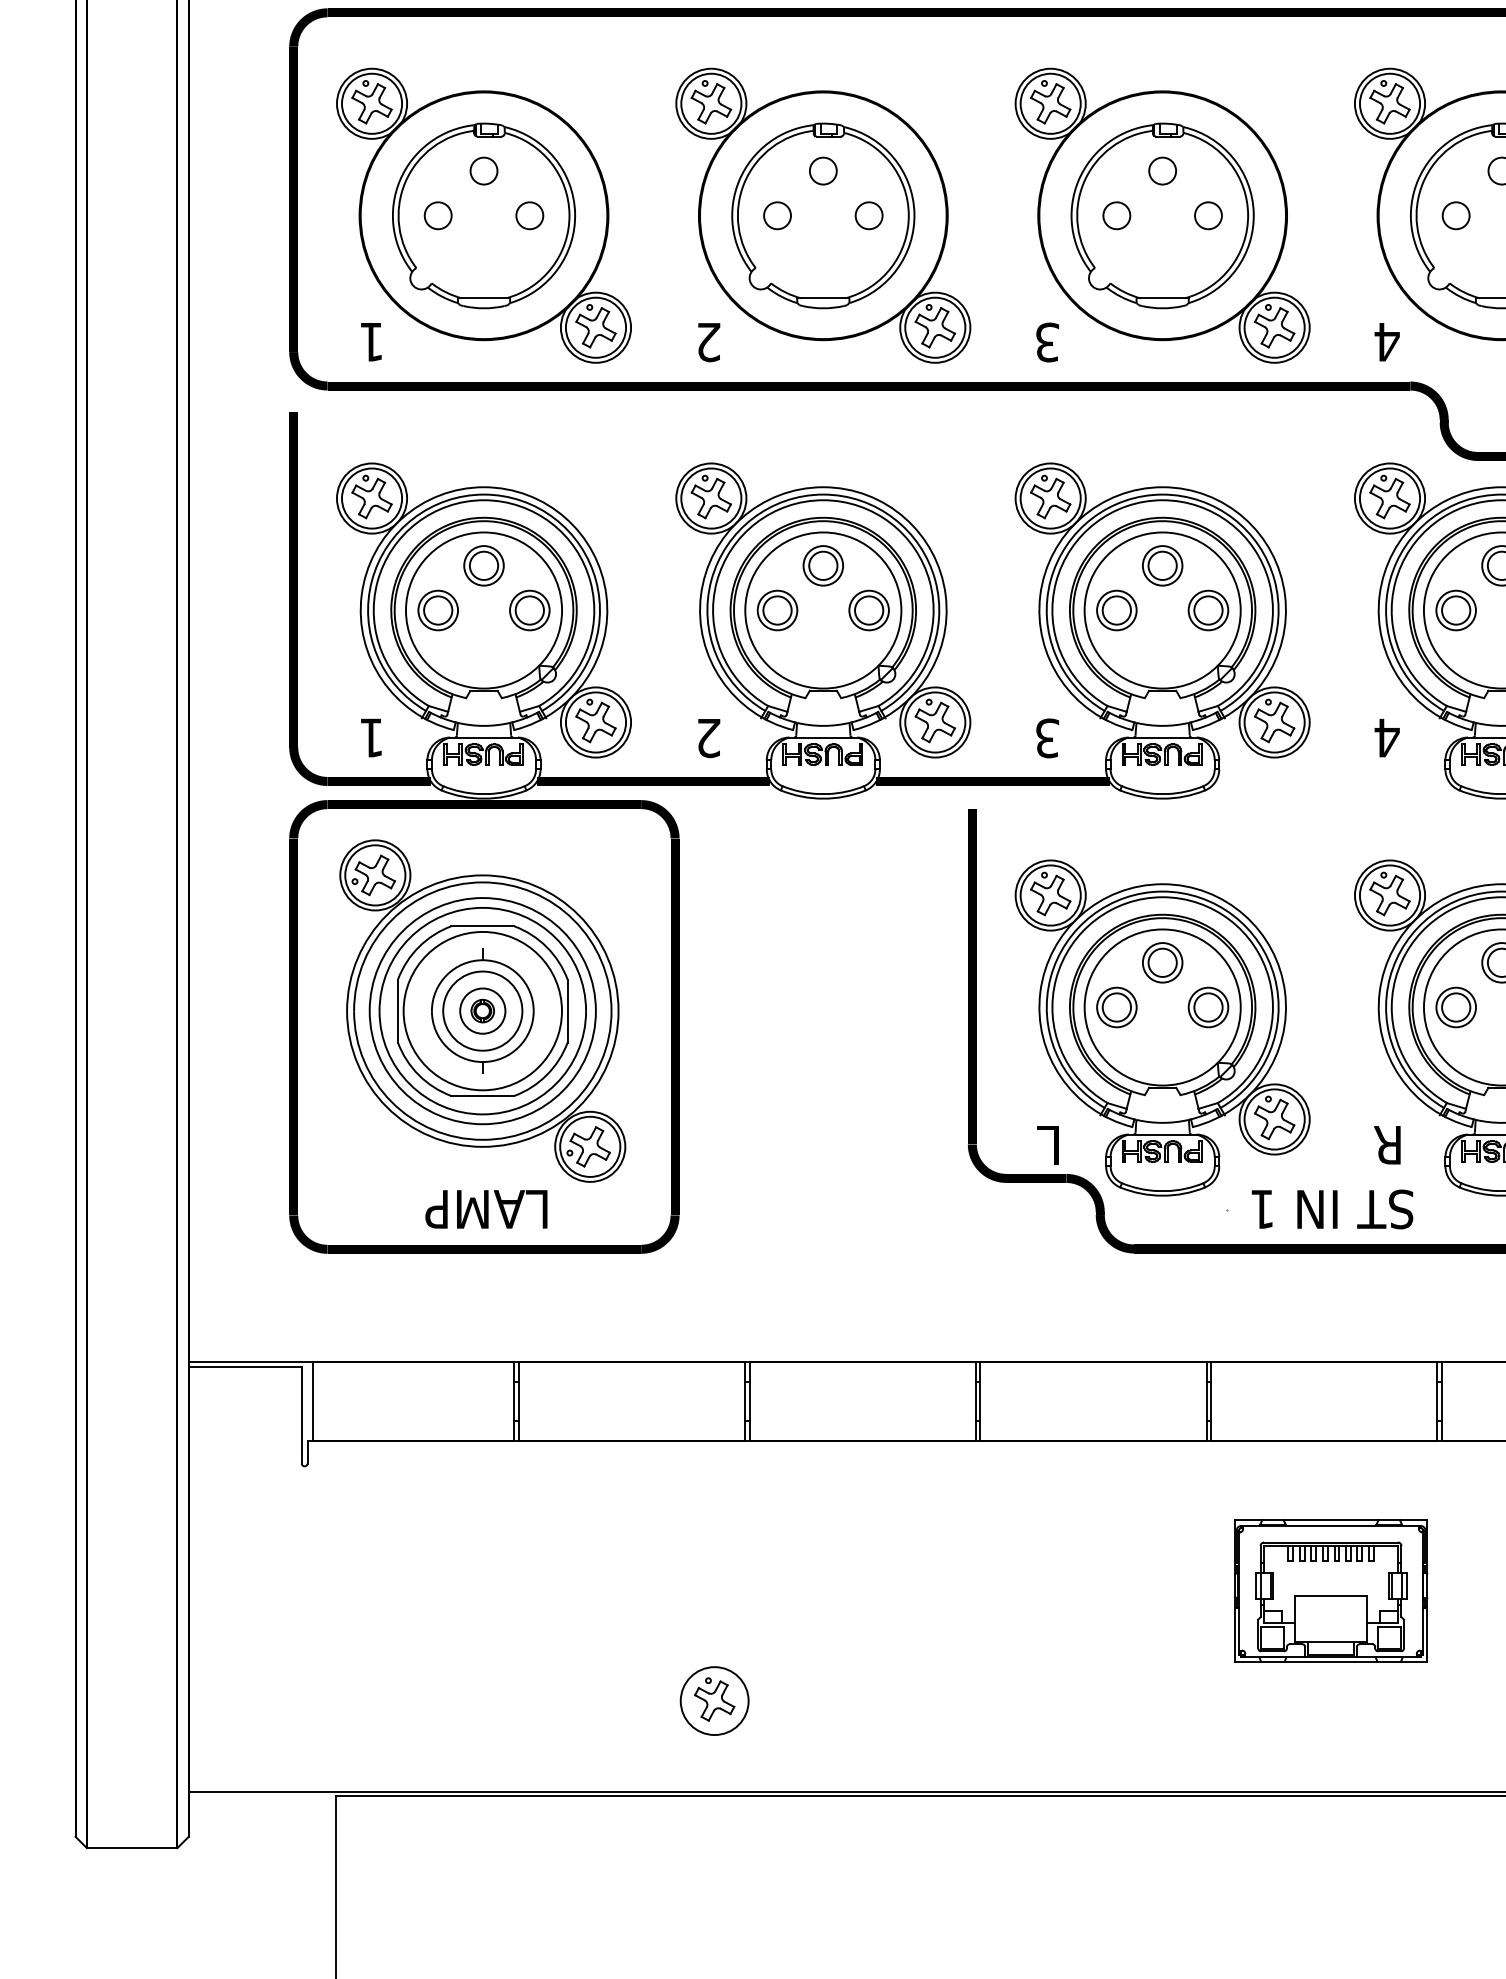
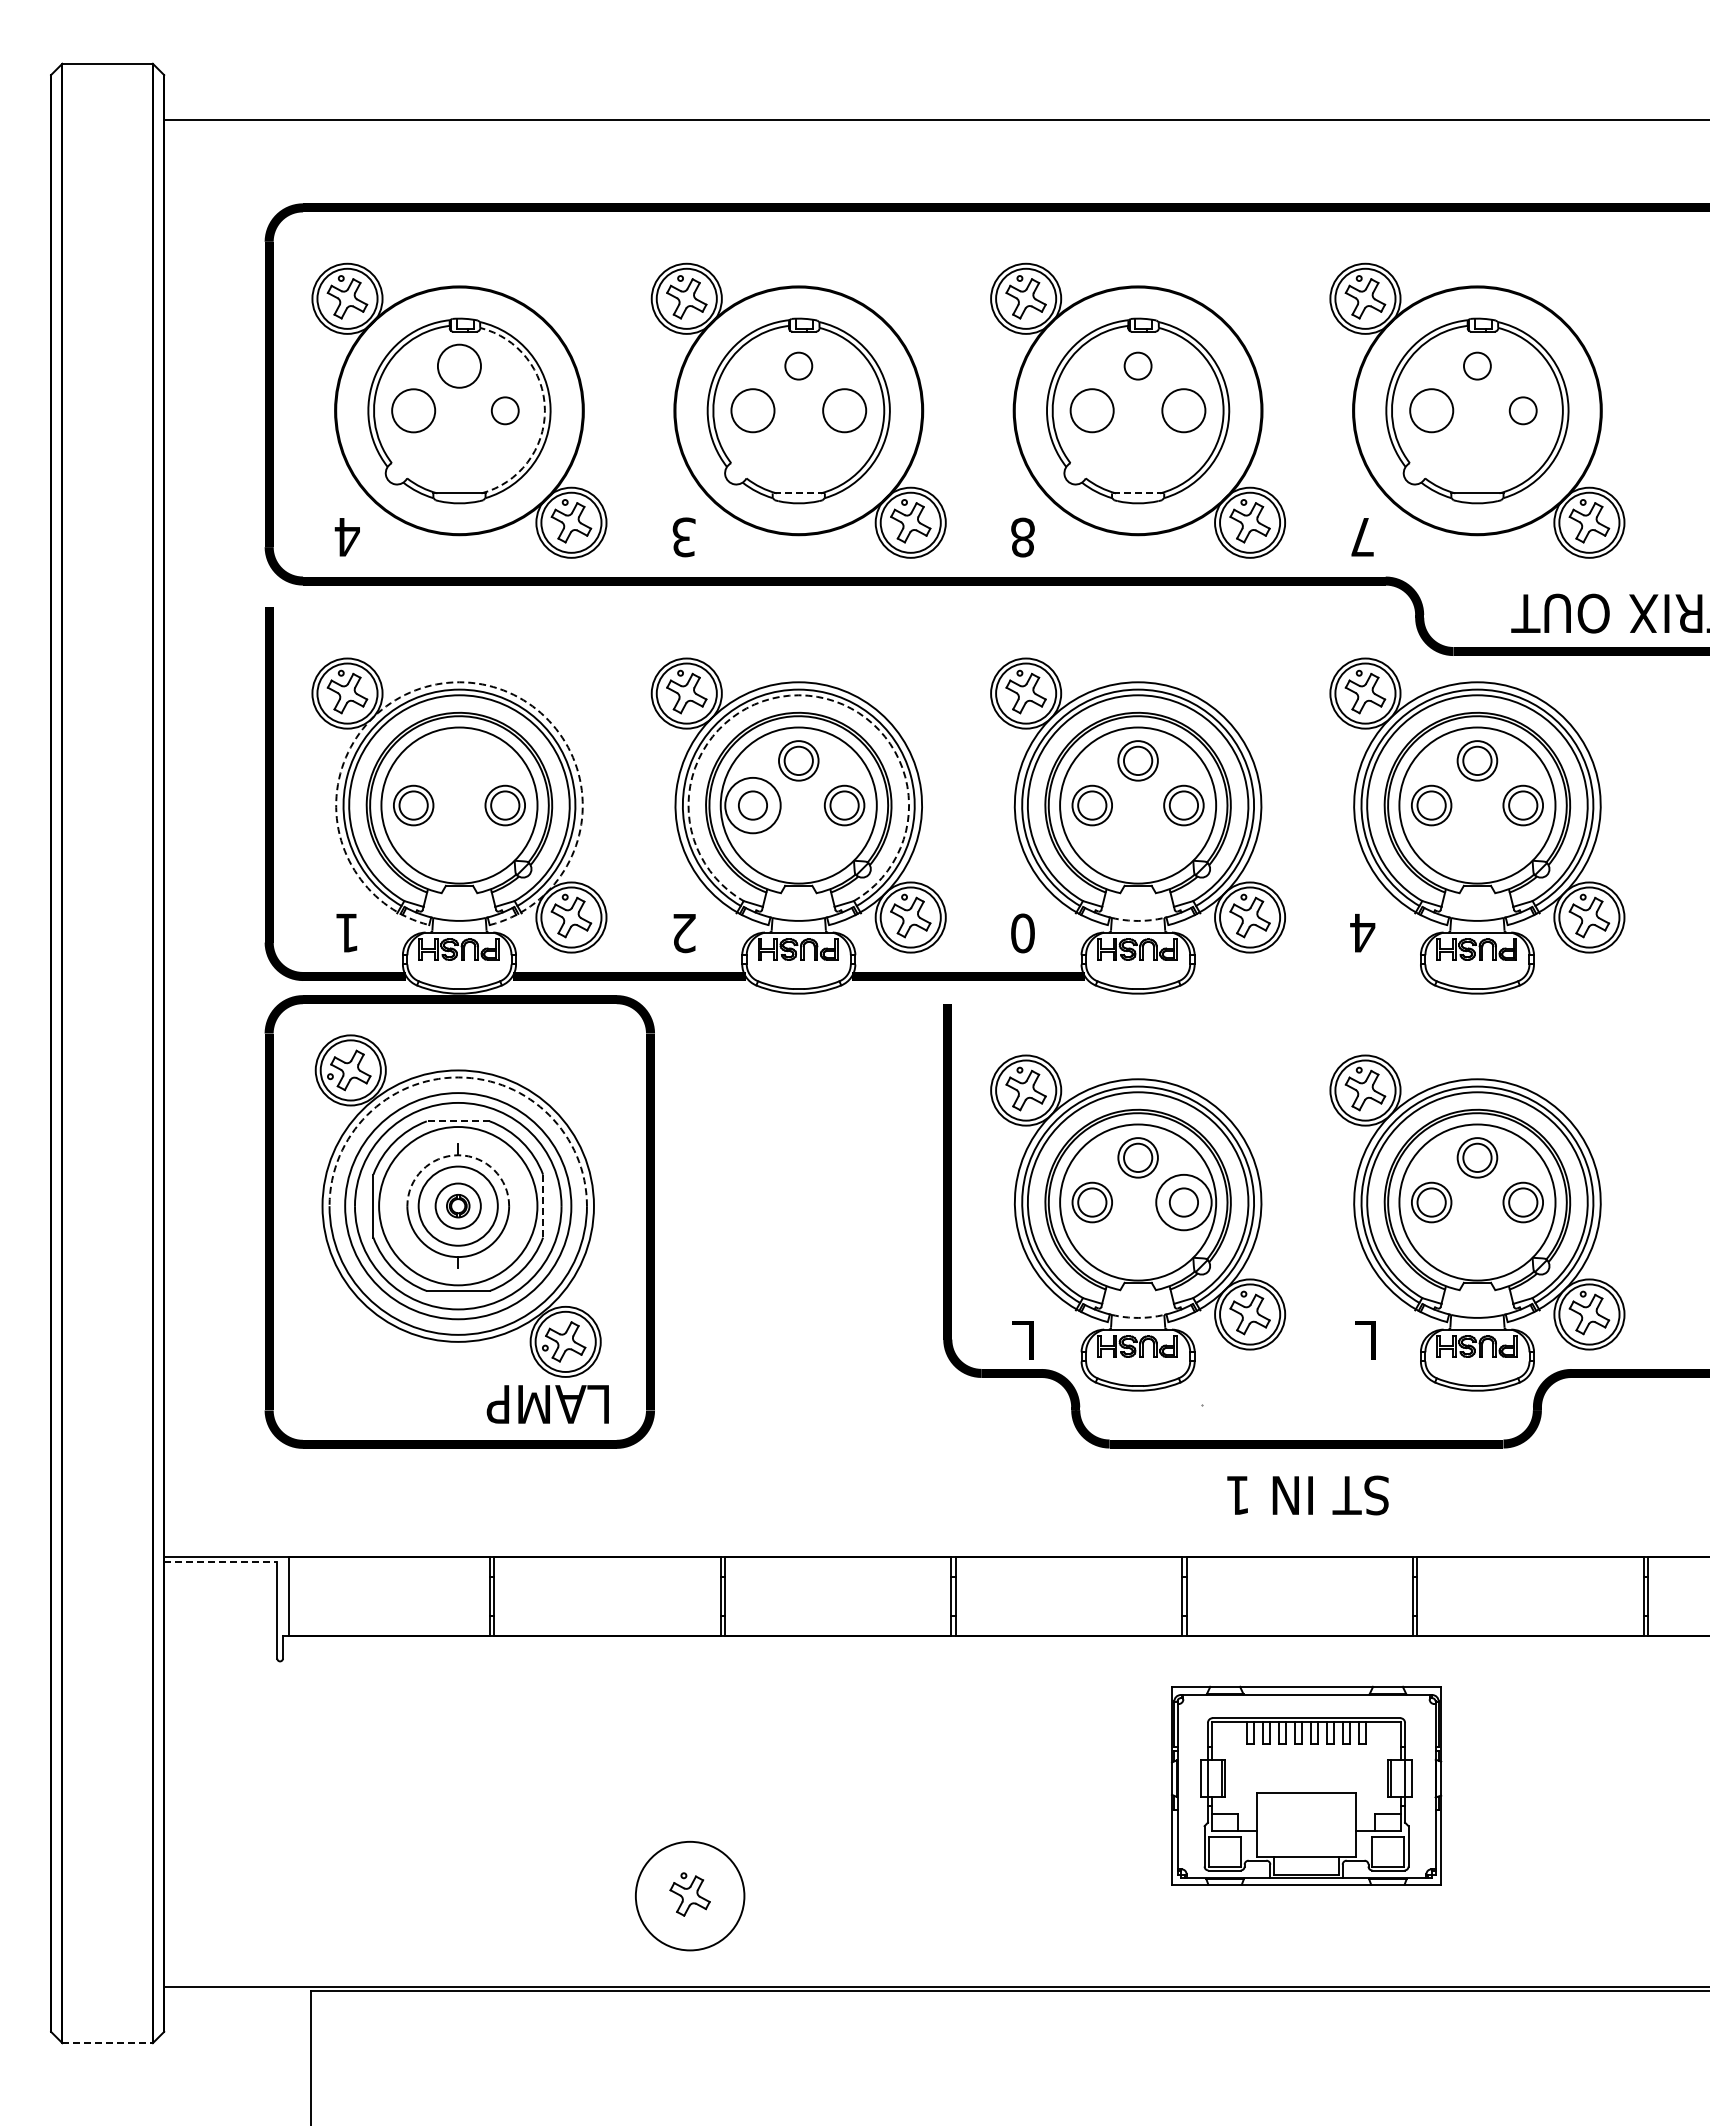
circle: (484, 170) -> (459, 365), size x1.6
circle: (438, 215) -> (413, 410), size x1.6
arc: (569, 215) -> (544, 410), solid -> dashed
circle: (777, 215) -> (752, 410), size x1.6
circle: (869, 215) -> (844, 410), size x1.6
circle: (1117, 215) -> (1092, 410), size x1.6
circle: (1208, 215) -> (1183, 410), size x1.6
circle: (1456, 215) -> (1431, 410), size x1.6
line: (823, 298) -> (798, 493), solid -> dashed
line: (1162, 298) -> (1137, 493), solid -> dashed
text: (371, 342) -> (346, 537), 1 -> 4
text: (708, 342) -> (683, 537), 2 -> 3
text: (1047, 342) -> (1022, 537), 3 -> 8
text: (1387, 342) -> (1362, 537), 4 -> 7
arc: (484, 487) -> (459, 682), solid -> dashed
arc: (823, 500) -> (798, 695), solid -> dashed
part: (484, 565) -> (459, 760), removed
circle: (777, 610) -> (752, 805), size x1.4
arc: (1163, 725) -> (1138, 920), solid -> dashed
text: (1047, 738) -> (1022, 933), 3 -> 0
arc: (483, 882) -> (458, 1077), solid -> dashed
line: (483, 926) -> (458, 1121), solid -> dashed
arc: (483, 960) -> (458, 1155), solid -> dashed
circle: (1208, 1007) -> (1183, 1202), size x1.4
line: (568, 1011) -> (543, 1206), solid -> dashed
arc: (1163, 1122) -> (1138, 1317), solid -> dashed
text: (1387, 1145) -> (1362, 1340), R -> L
text: (486, 1209) -> (547, 1404), moved
text: (1332, 1209) -> (1307, 1495), moved
line: (245, 1367) -> (220, 1562), solid -> dashed
part: (1331, 1590) -> (1306, 1785), size x1.4
circle: (715, 1701) -> (690, 1896), size x1.6
line: (133, 1848) -> (108, 2043), solid -> dashed

